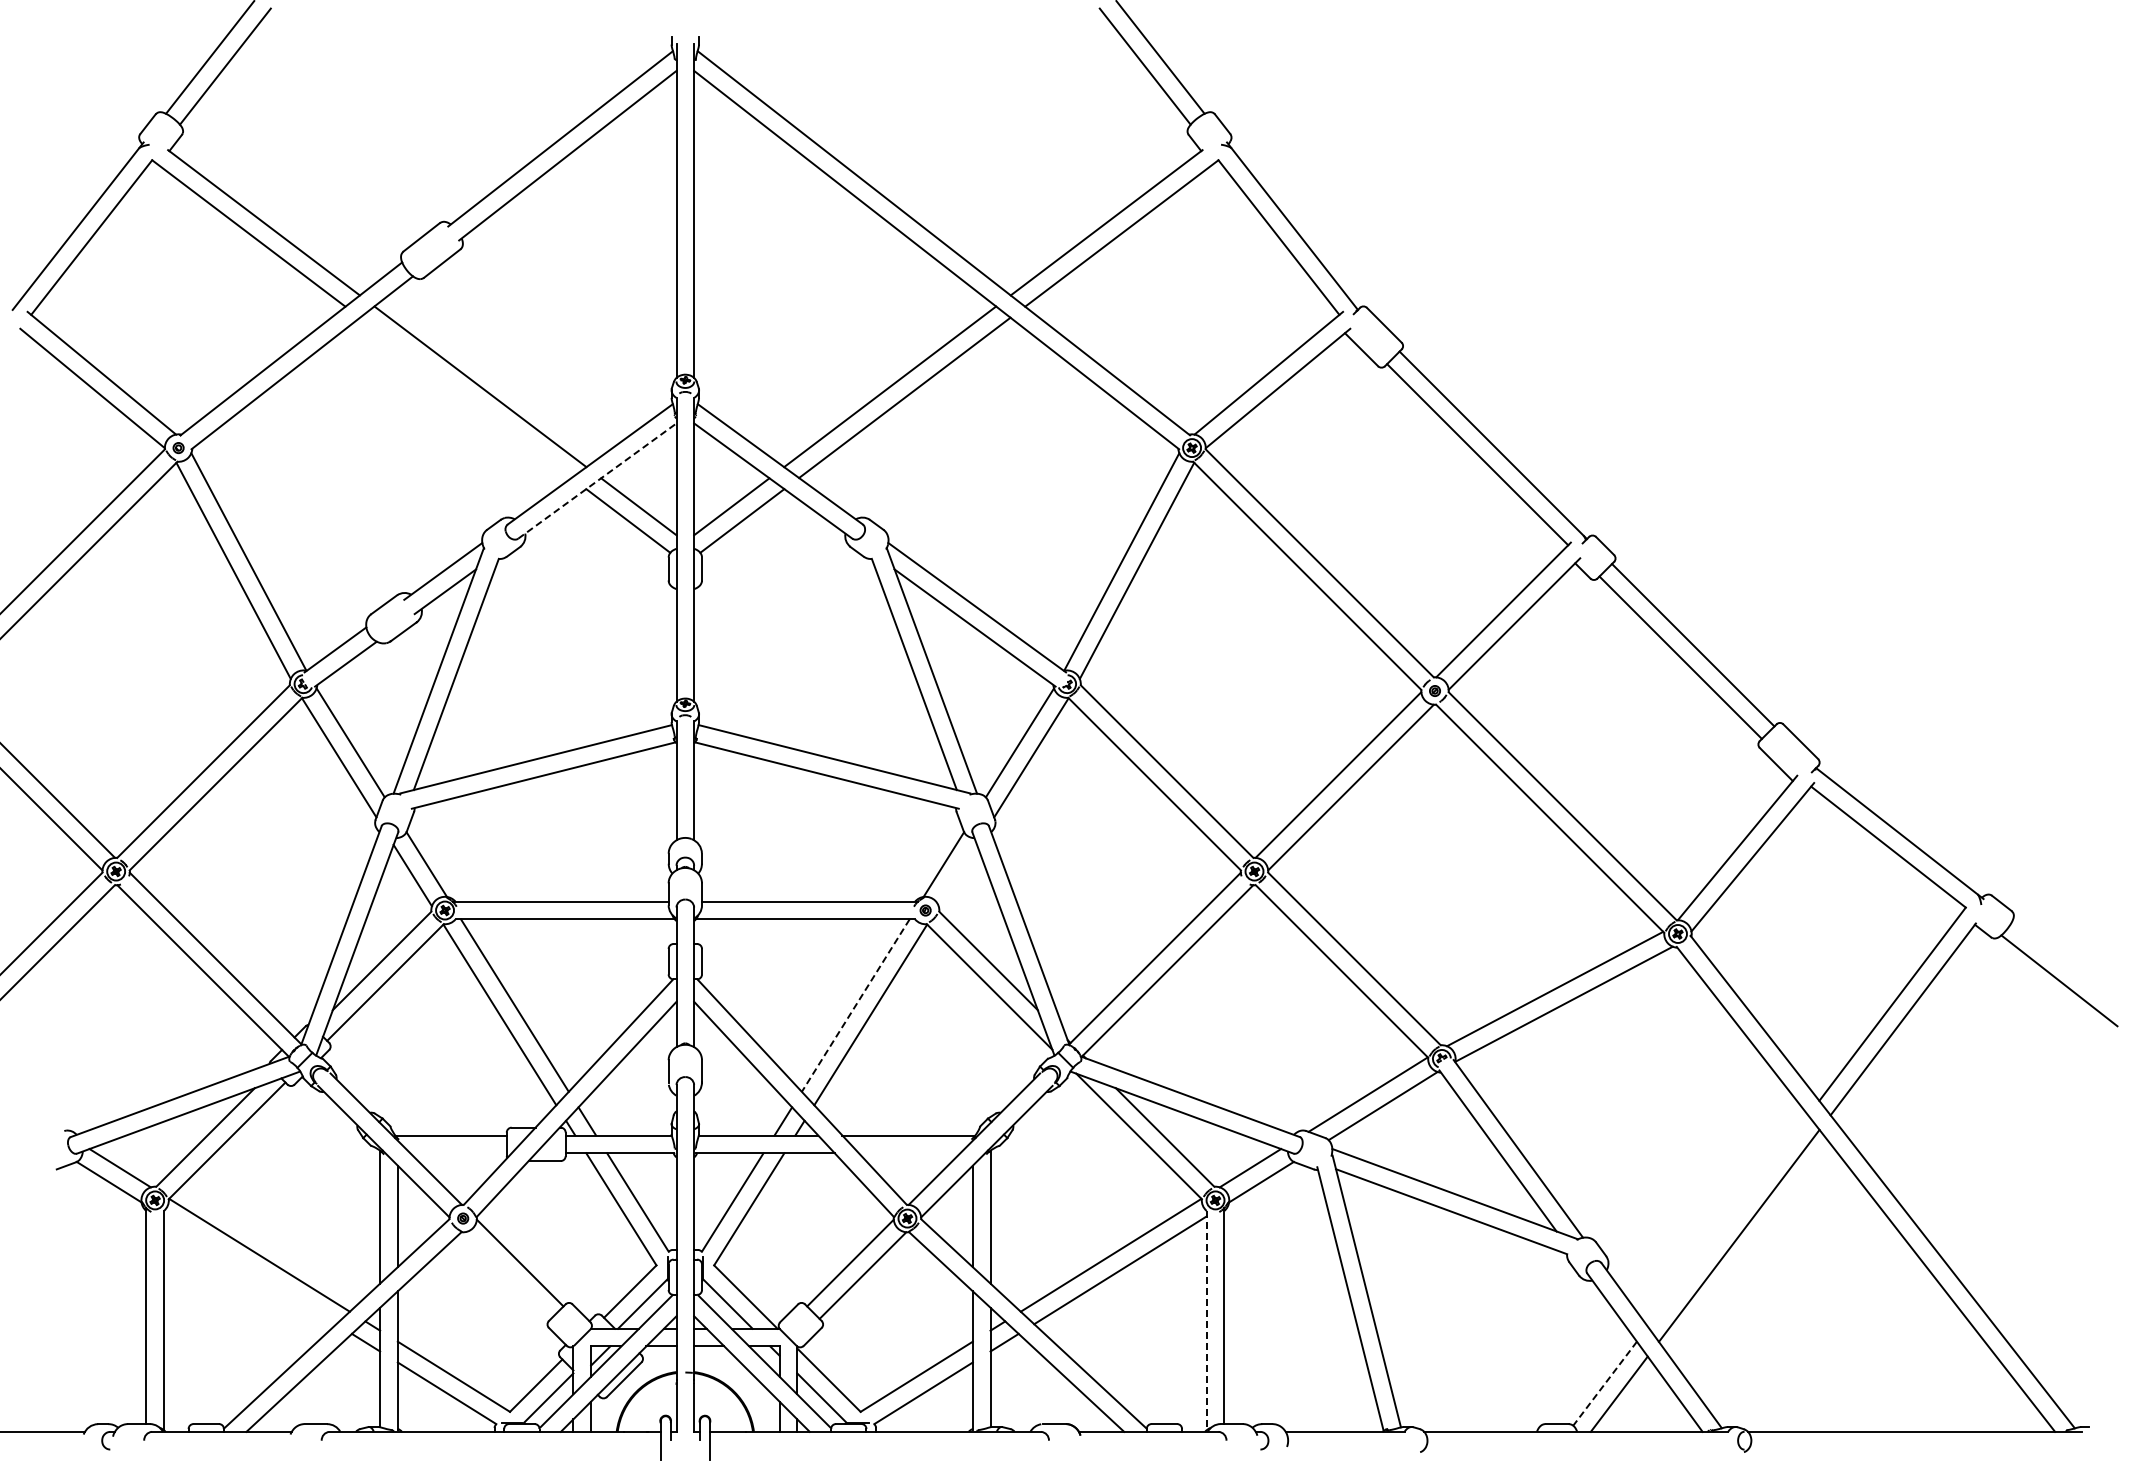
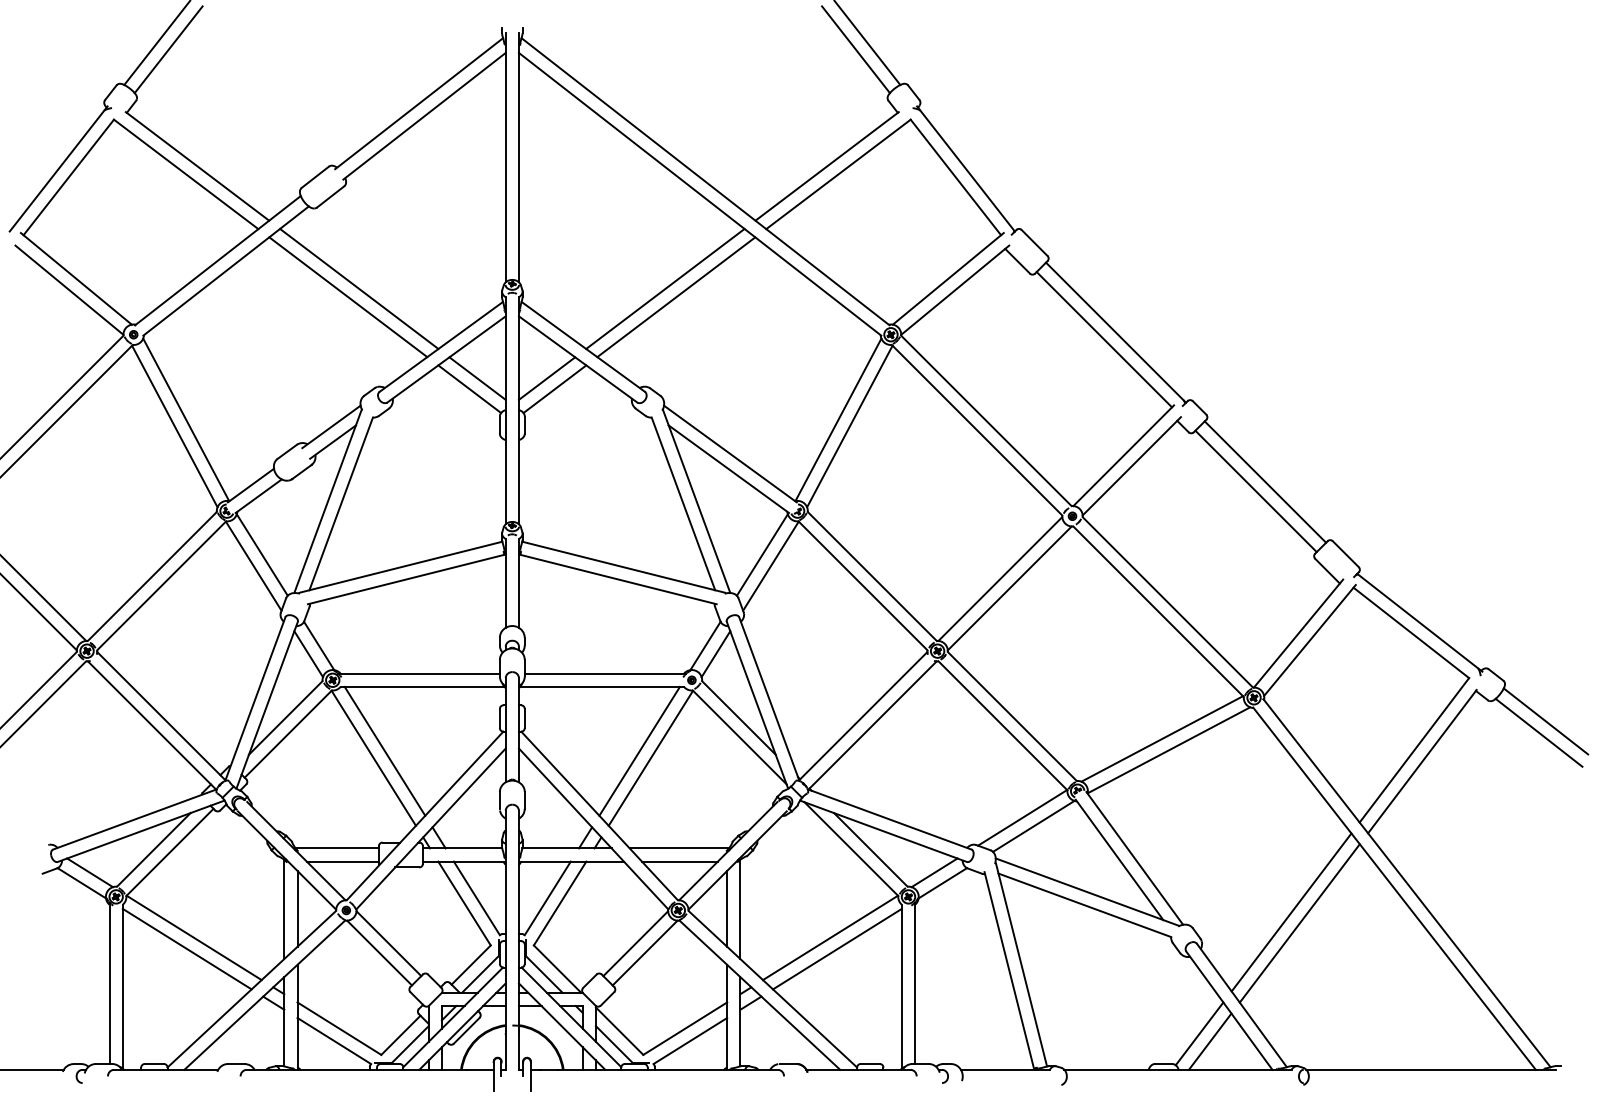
line: (465, 397) -> (348, 296), added
line: (597, 481) -> (446, 359), dashed -> solid
line: (957, 875) -> (715, 654), added
line: (2068, 965) -> (1545, 721), added
line: (855, 1005) -> (639, 751), dashed -> solid
line: (458, 1153) -> (342, 861), added
line: (909, 1153) -> (679, 861), added
line: (1728, 1220) -> (1291, 911), added
line: (249, 1270) -> (186, 949), added
line: (507, 1275) -> (379, 952), added
line: (1206, 1320) -> (901, 986), dashed -> solid
line: (1605, 1383) -> (1199, 1033), dashed -> solid

